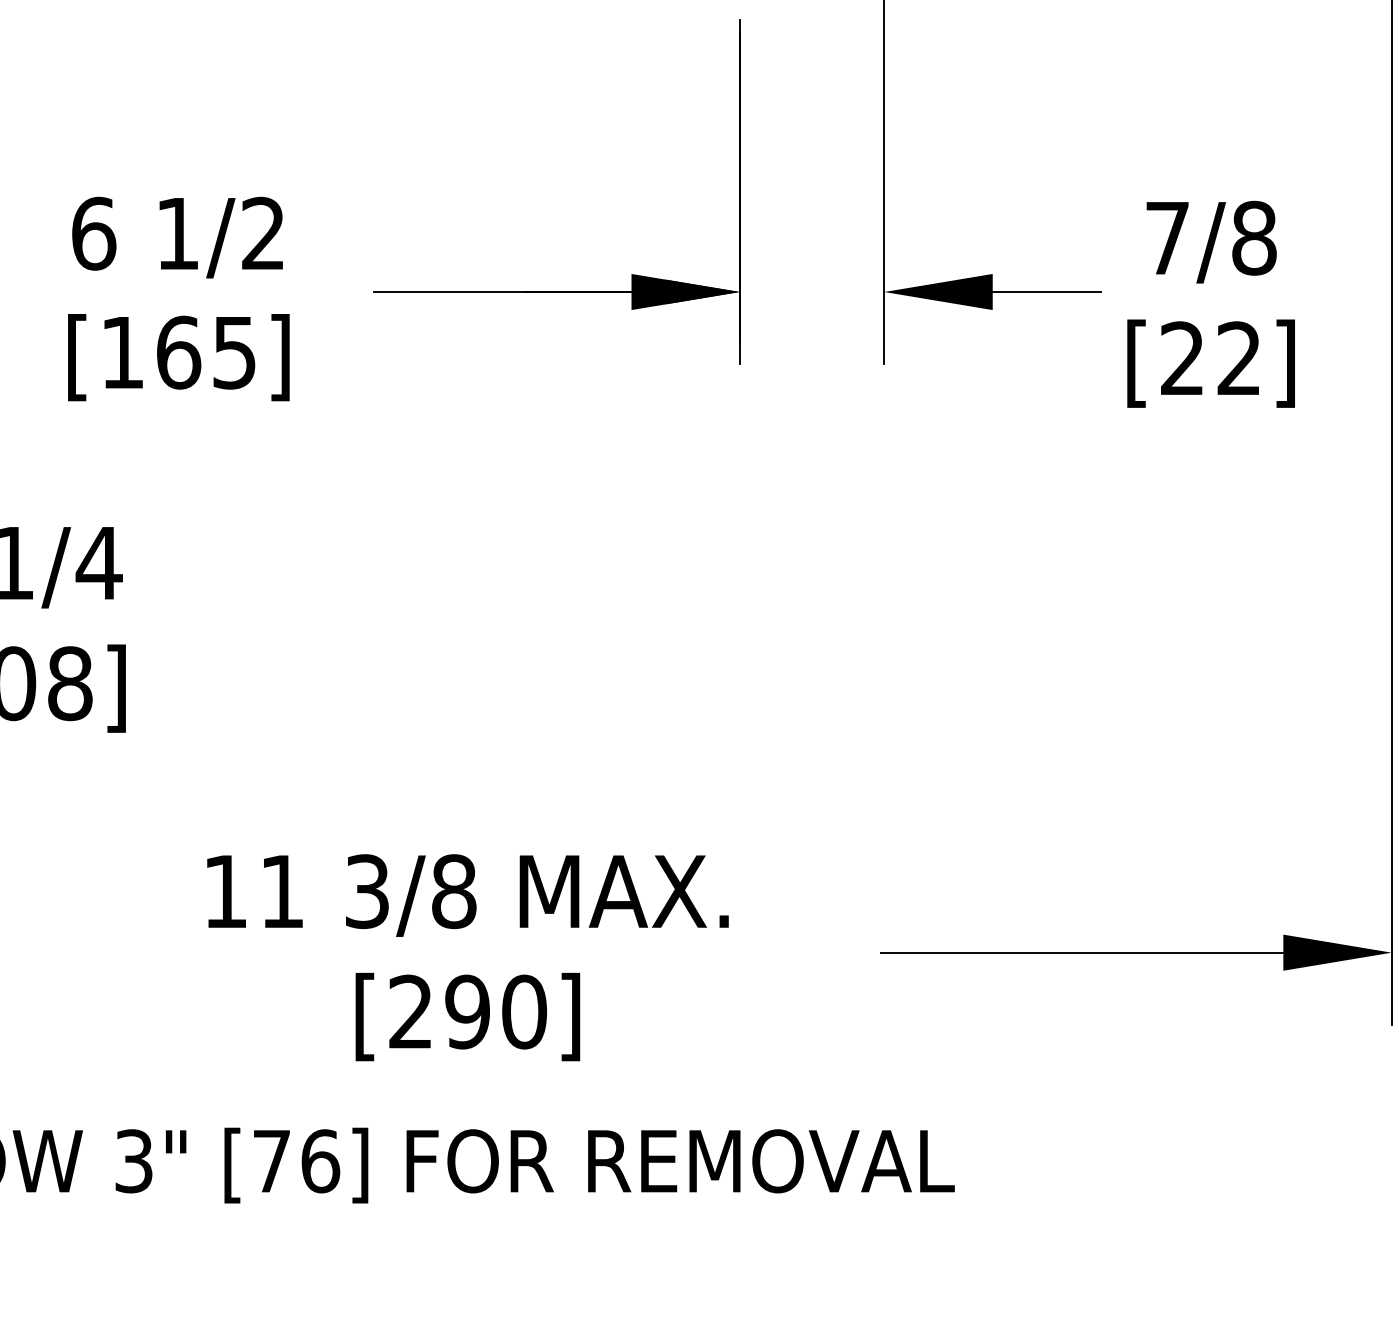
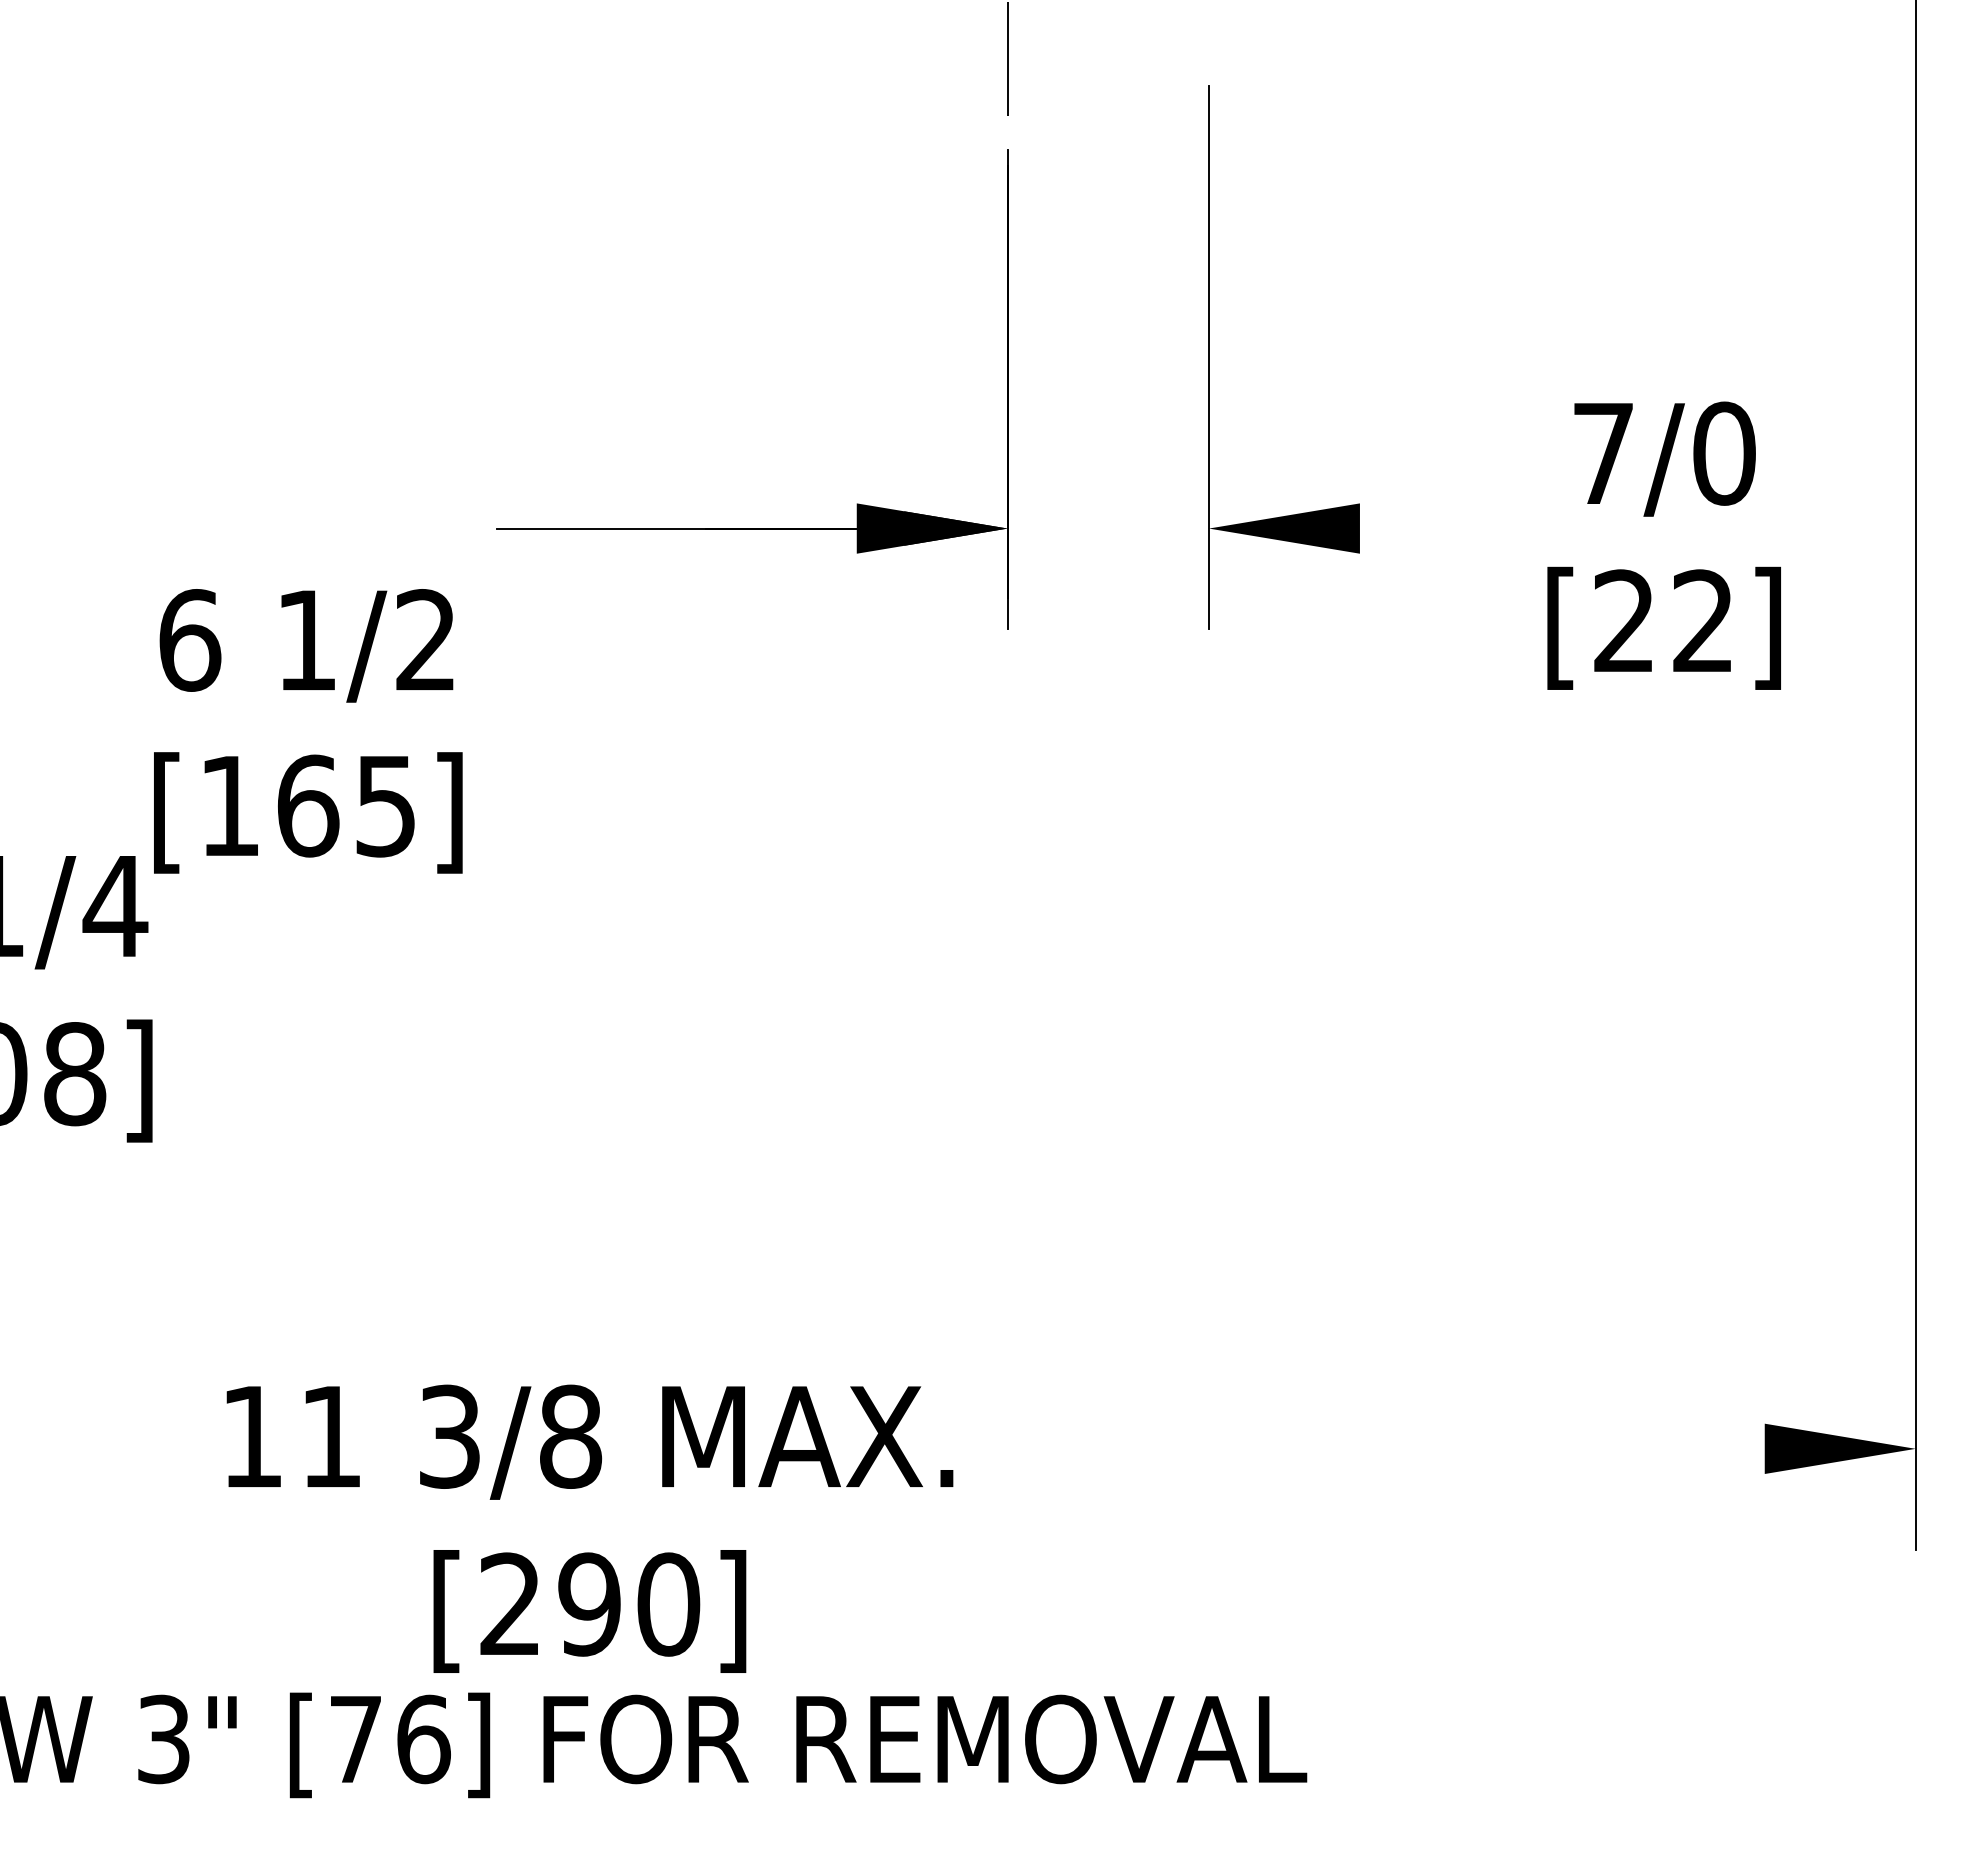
text: (1254, 238) -> (1724, 453), 7/8 -> 7/0
line: (1046, 291) -> (1434, 528), removed
text: (179, 299) -> (308, 731), moved
line: (1082, 952) -> (1484, 1448), removed
text: (467, 957) -> (589, 1528), moved

